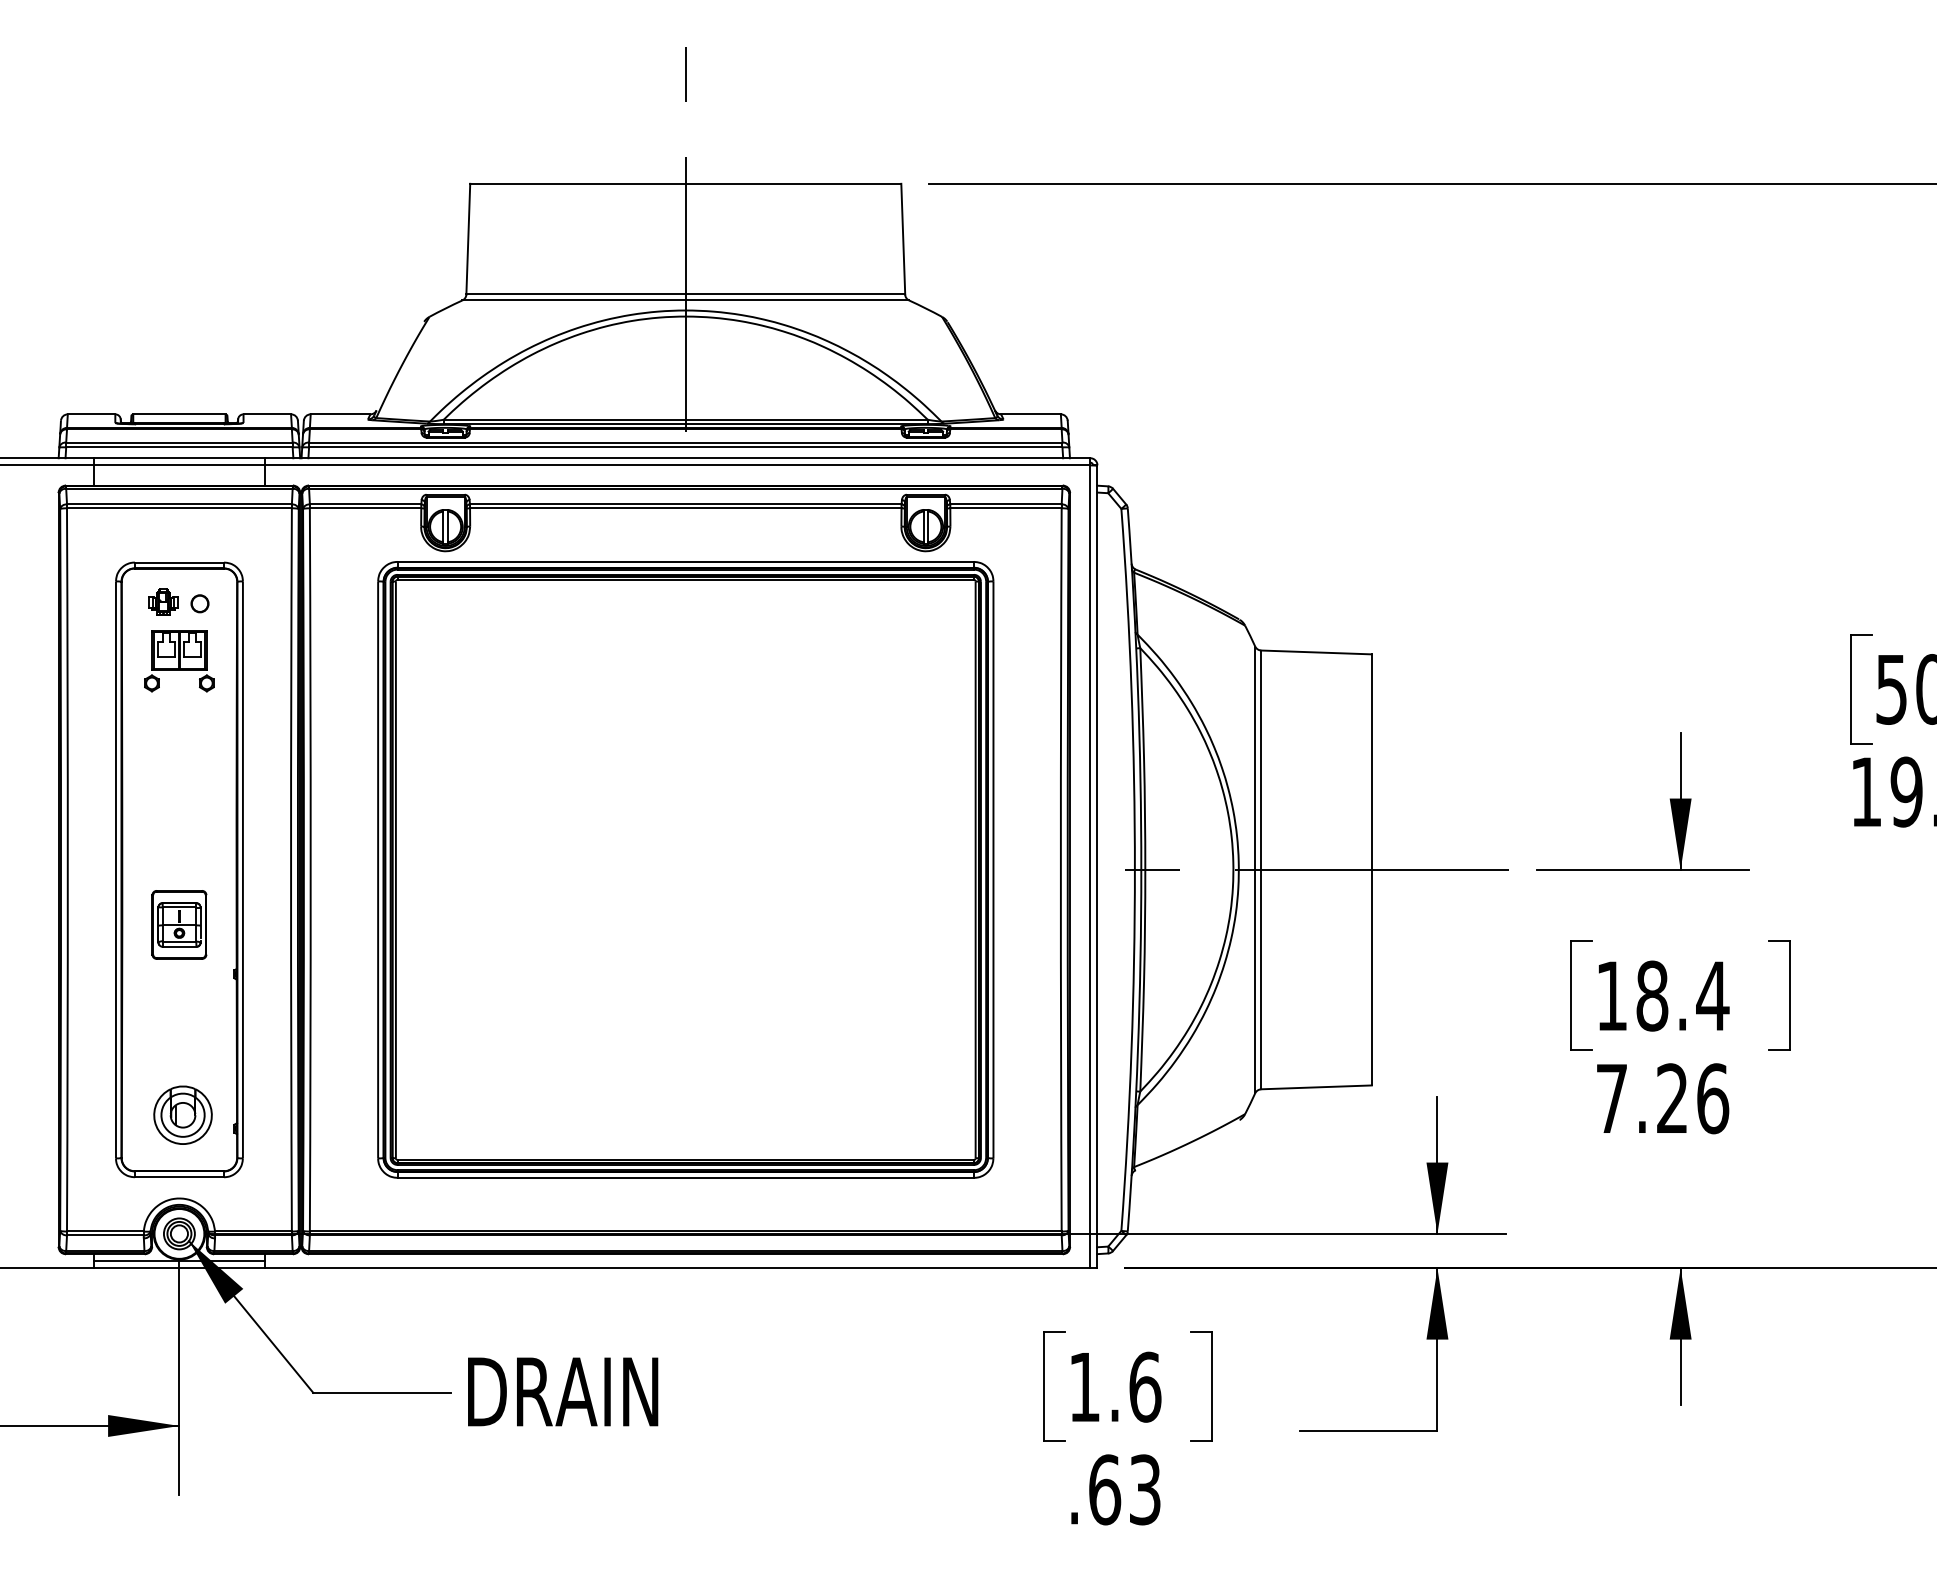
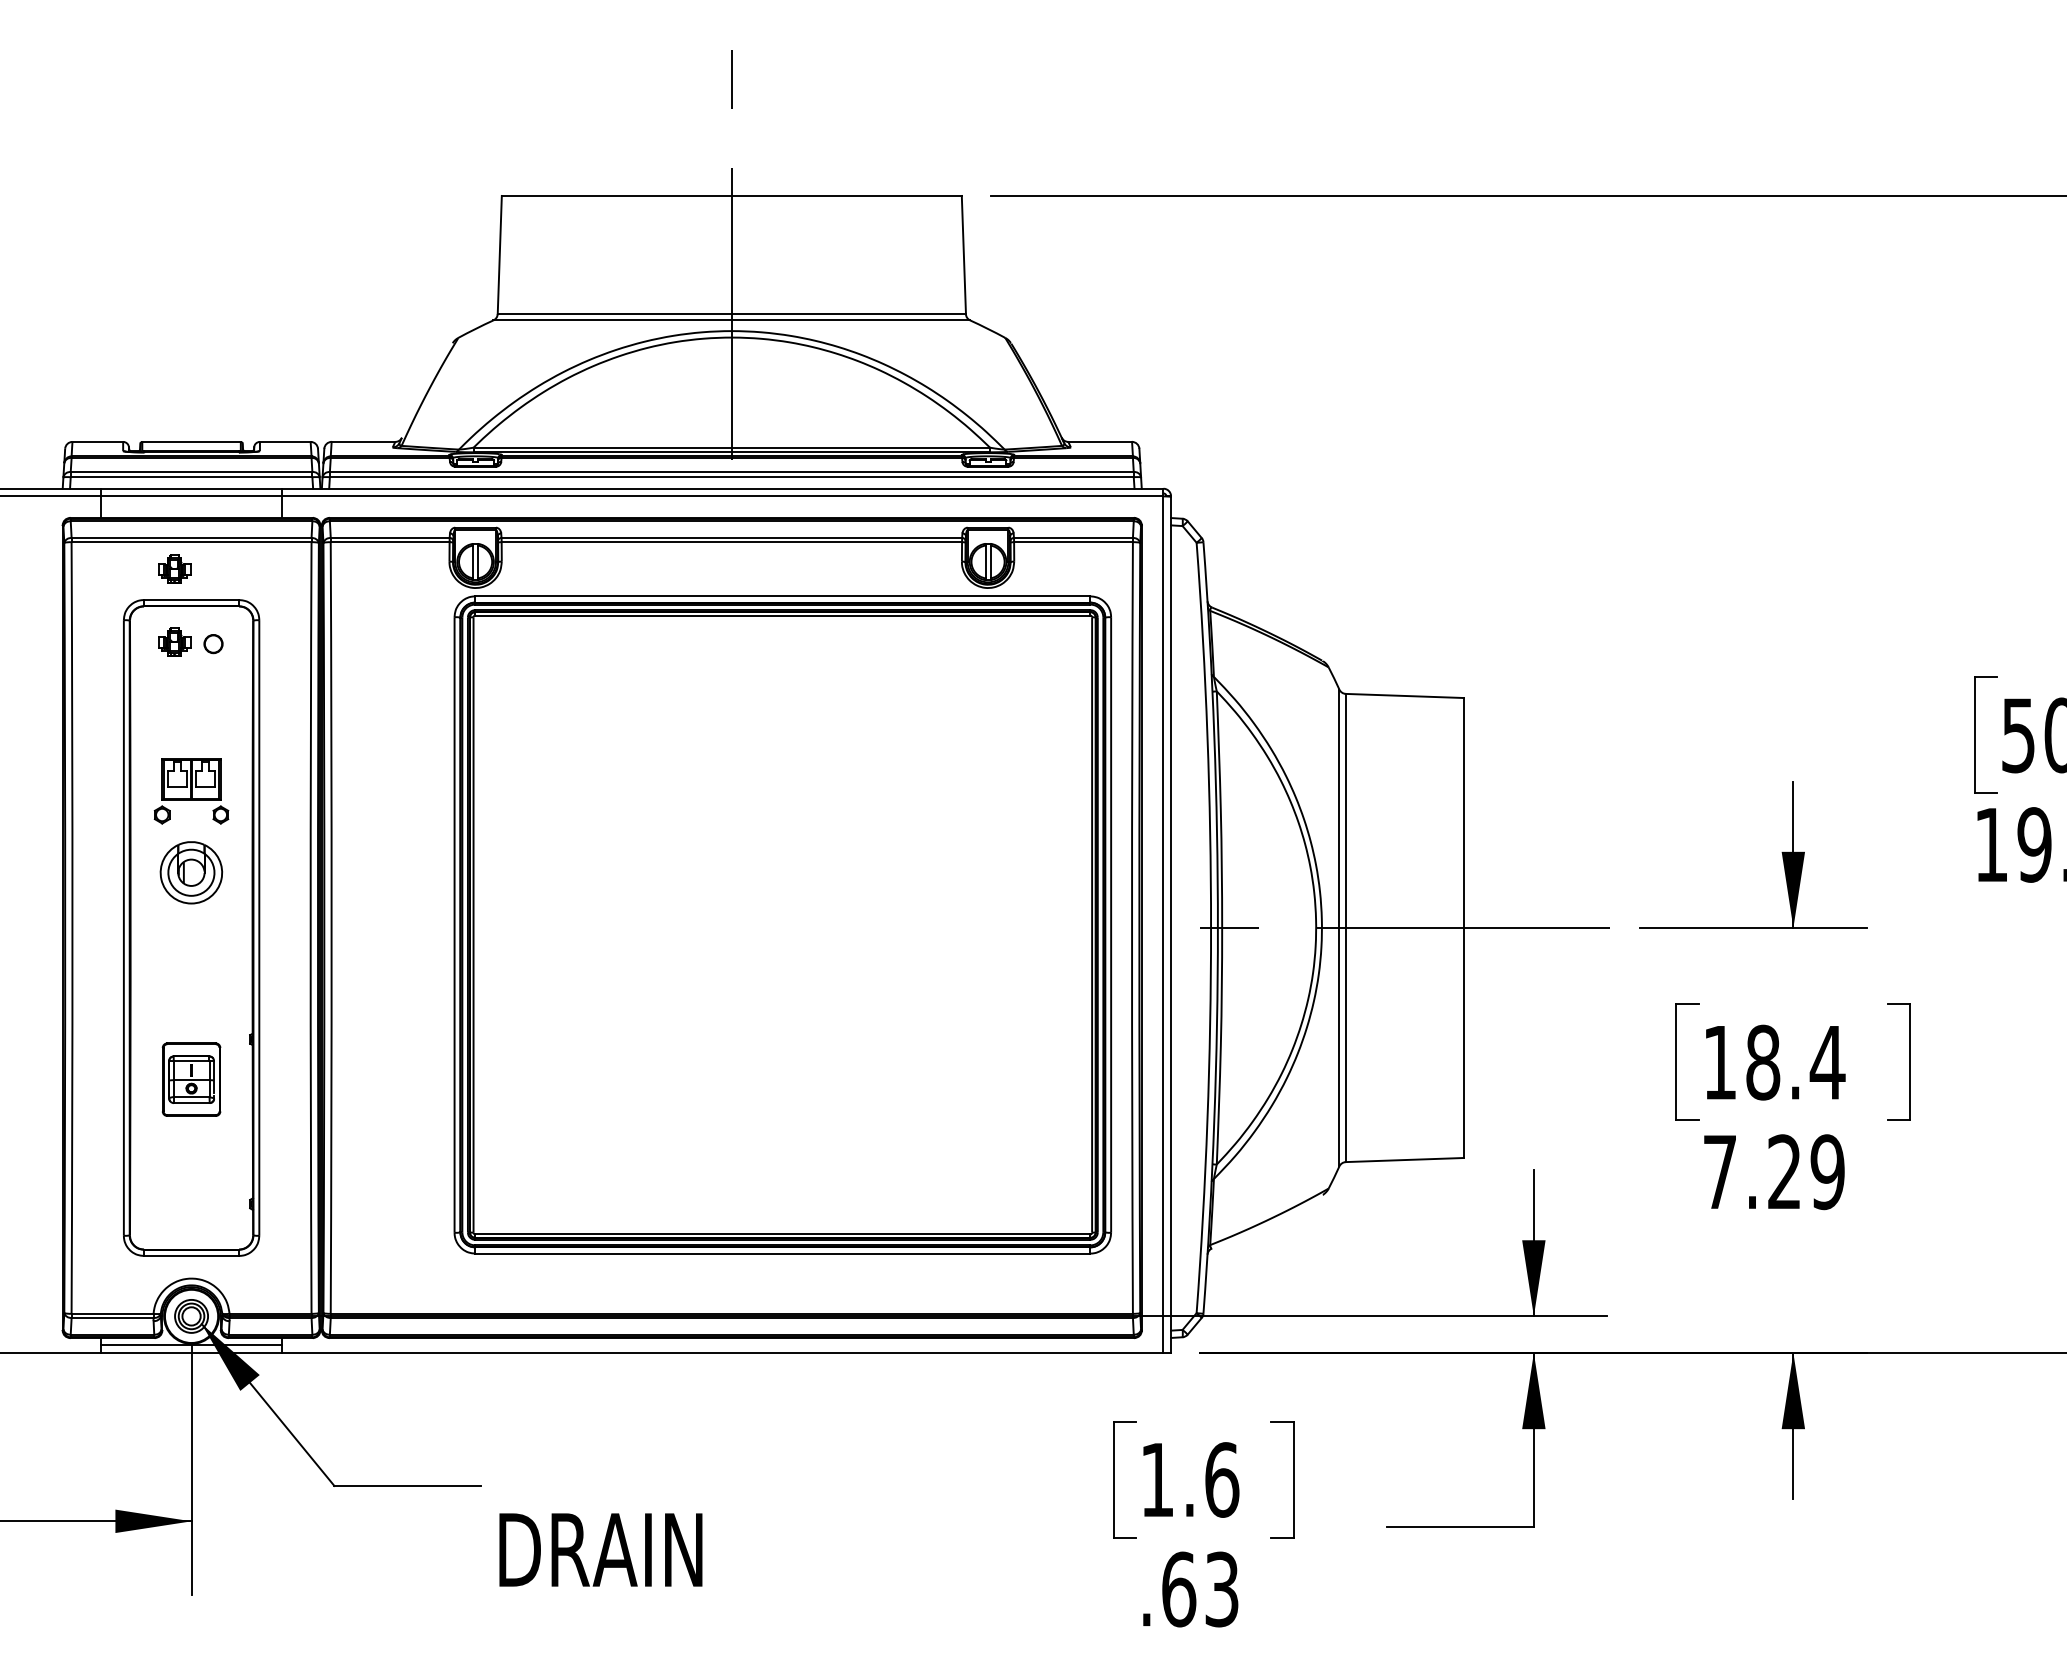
part: (163, 532) -> (174, 568), added
part: (179, 661) -> (191, 791), moved
part: (685, 869) -> (782, 924), moved
part: (179, 924) -> (191, 1079), moved
text: (1712, 1099) -> (1827, 1172), 7.26 -> 7.29
part: (183, 1114) -> (191, 872), moved
text: (562, 1391) -> (600, 1549), moved

